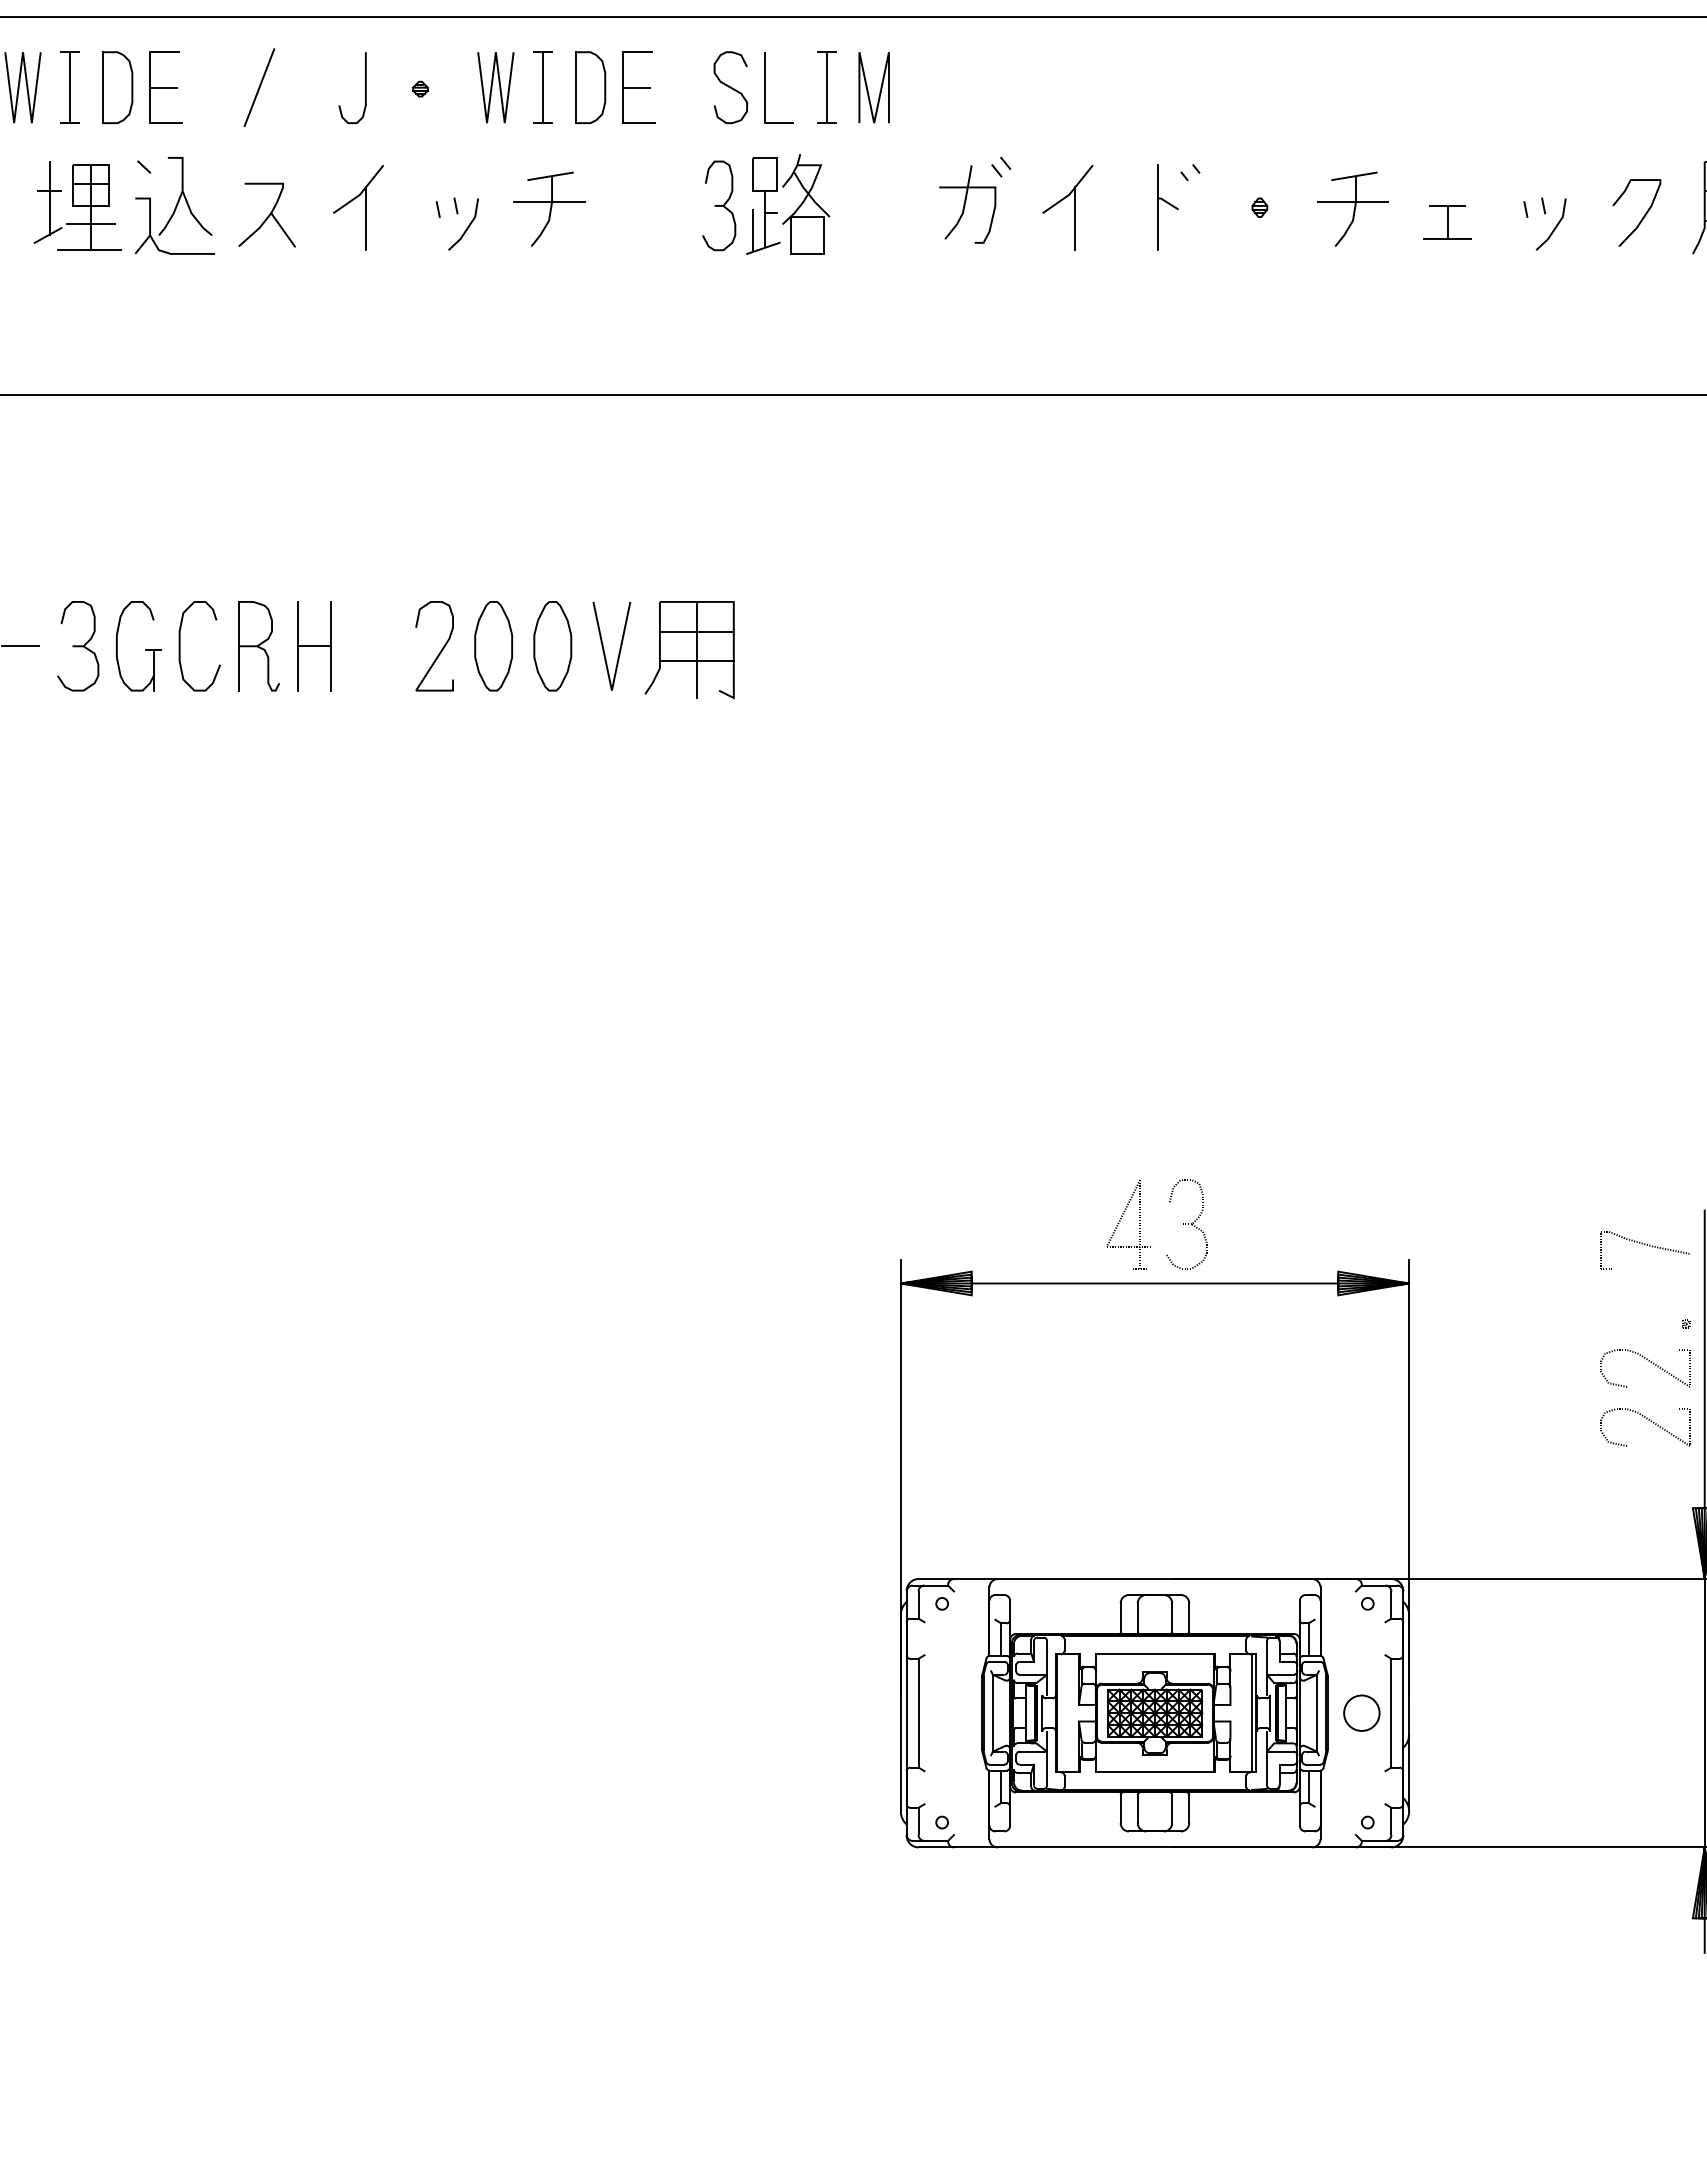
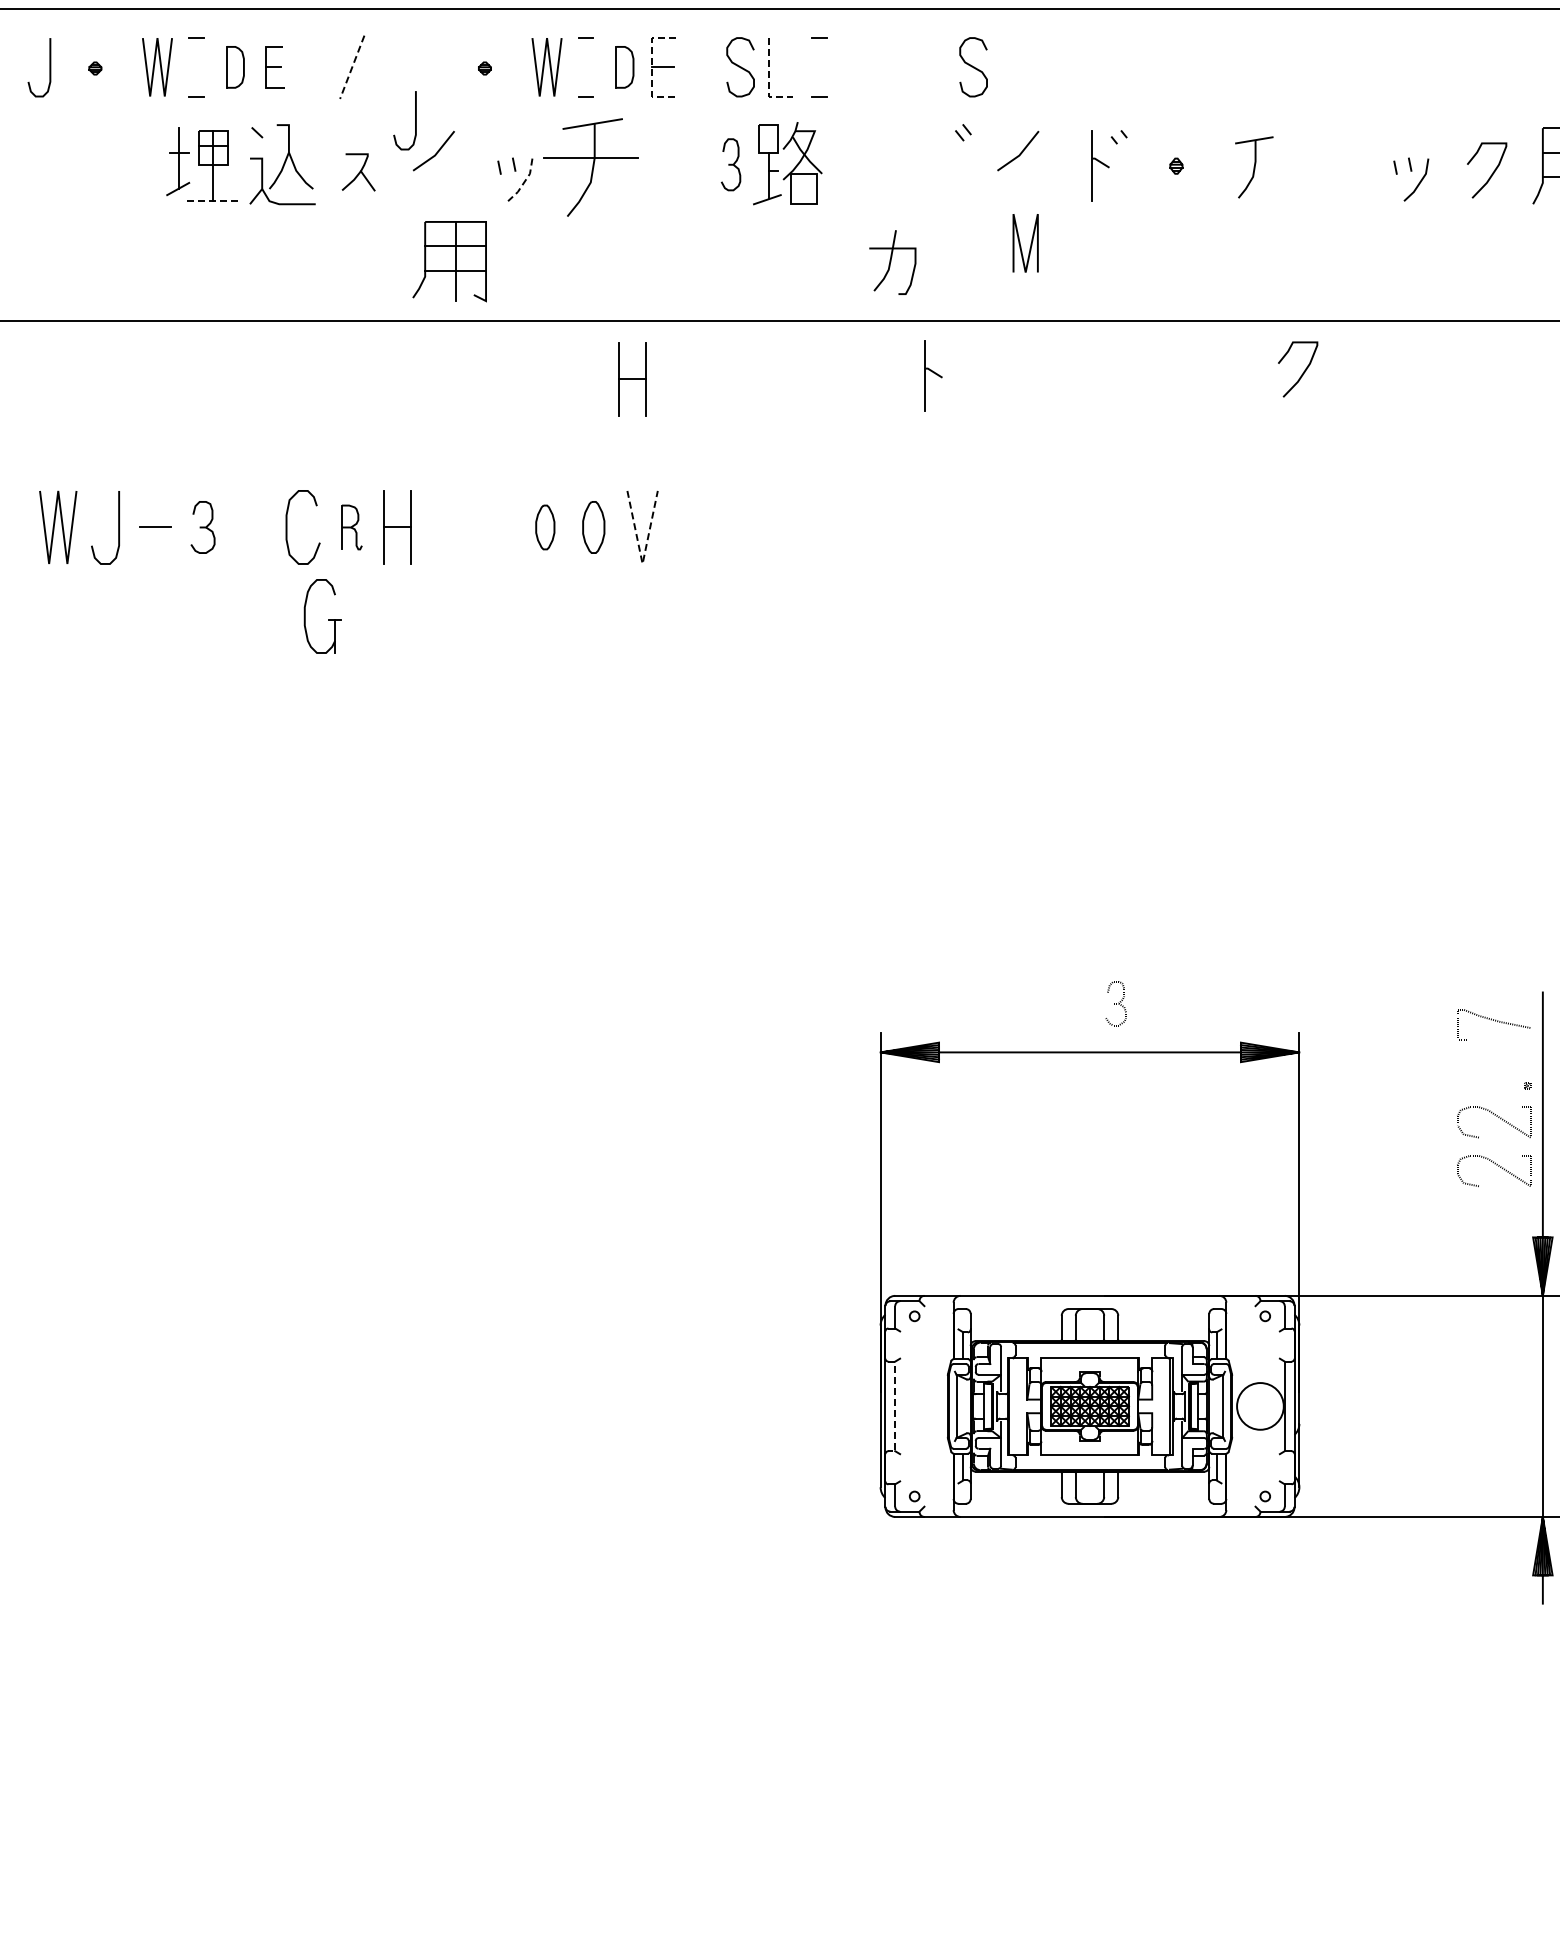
line: (70, 87) -> (196, 67), removed
part: (117, 87) -> (235, 67), size x0.7
part: (165, 87) -> (274, 67), size x0.7
line: (259, 87) -> (352, 67), solid -> dashed
curve: (365, 87) -> (415, 120), moved
line: (543, 87) -> (586, 67), removed
part: (589, 87) -> (624, 67), size x0.7
line: (826, 87) -> (819, 67), removed
line: (867, 87) -> (1020, 243), moved
curve: (1013, 87) -> (973, 67), added
line: (622, 89) -> (651, 68), solid -> dashed
line: (764, 103) -> (768, 80), solid -> dashed
line: (1352, 202) -> (1252, 161), removed
part: (967, 204) -> (892, 262), moved
part: (718, 205) -> (730, 164), size x0.7
part: (548, 209) -> (590, 167), size x1.6
part: (267, 215) -> (358, 172), size x0.7
line: (365, 219) -> (439, 175), removed
line: (1075, 219) -> (1024, 175), removed
part: (1448, 222) -> (1331, 178), removed
line: (91, 223) -> (213, 179), removed
line: (468, 227) -> (524, 182), solid -> dashed
line: (752, 229) -> (758, 184), removed
line: (89, 250) -> (212, 201), solid -> dashed
curve: (1414, 456) -> (1303, 371), added
part: (965, 461) -> (933, 375), added
part: (599, 466) -> (632, 379), added
part: (77, 646) -> (202, 527), size x0.7
part: (258, 646) -> (351, 527), size x0.6
part: (494, 646) -> (545, 527), size x0.6
part: (552, 646) -> (593, 527), size x0.7
part: (145, 649) -> (328, 619), moved
curve: (440, 649) -> (501, 530), removed
part: (689, 649) -> (449, 261), moved
line: (611, 690) -> (642, 563), solid -> dashed
part: (1121, 1219) -> (1062, 999), removed
part: (1187, 1224) -> (1116, 1003), size x0.6
line: (918, 1713) -> (895, 1406), solid -> dashed
circle: (1361, 1713) -> (1260, 1406), size x1.6

